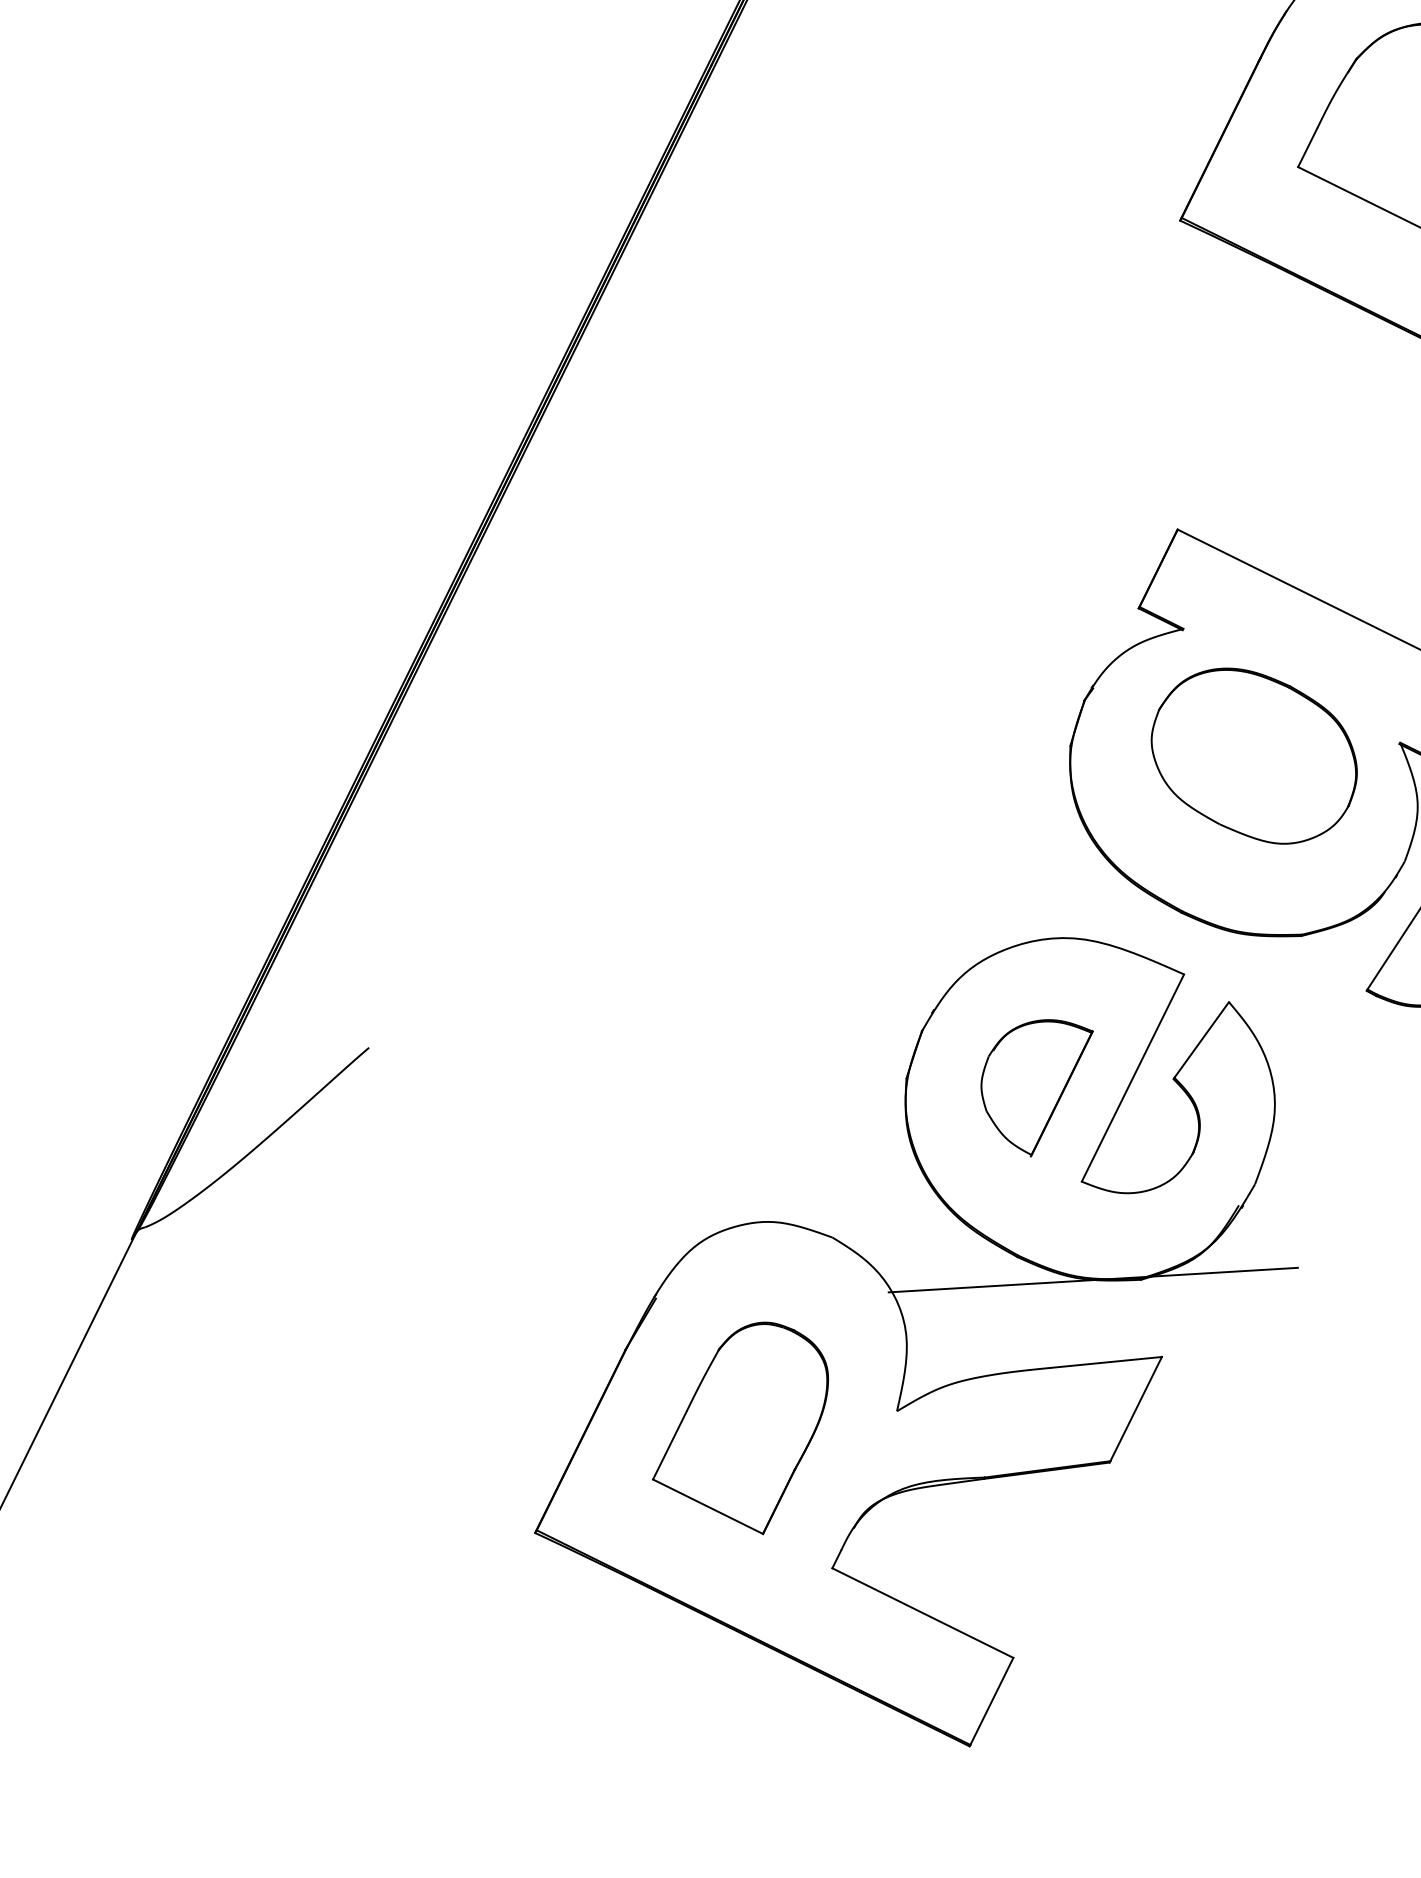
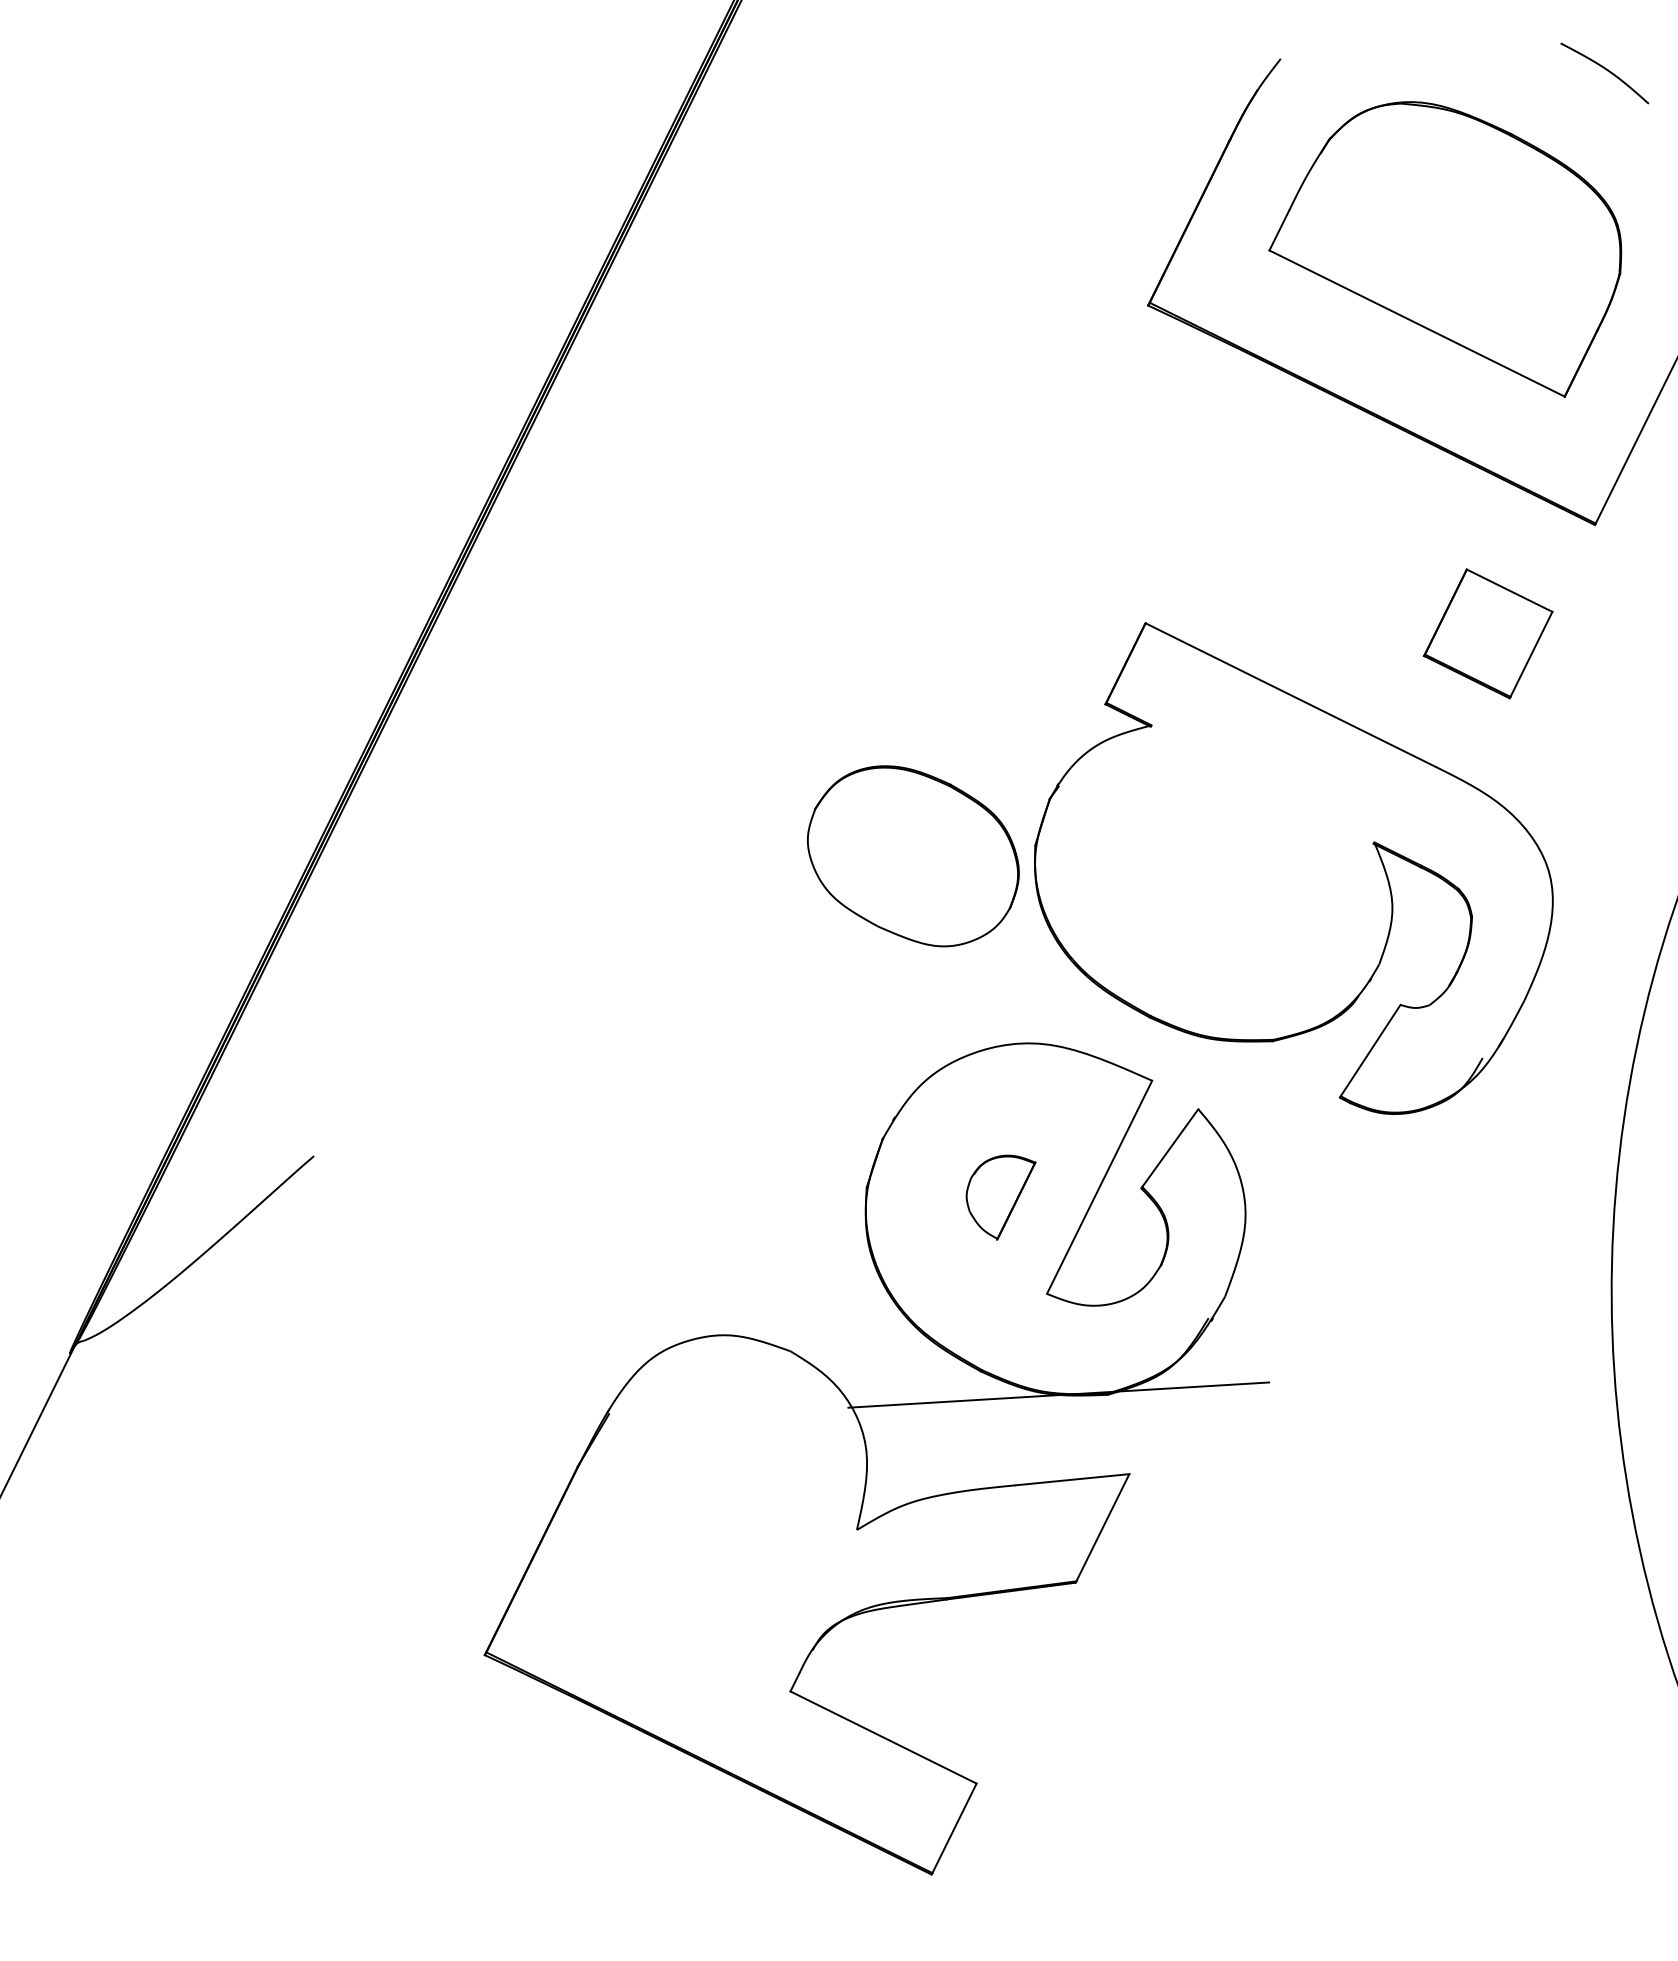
part: (1254, 756) -> (913, 856), moved
part: (1036, 1087) -> (1000, 1197), size x0.6
part: (740, 1428) -> (695, 1547), removed

